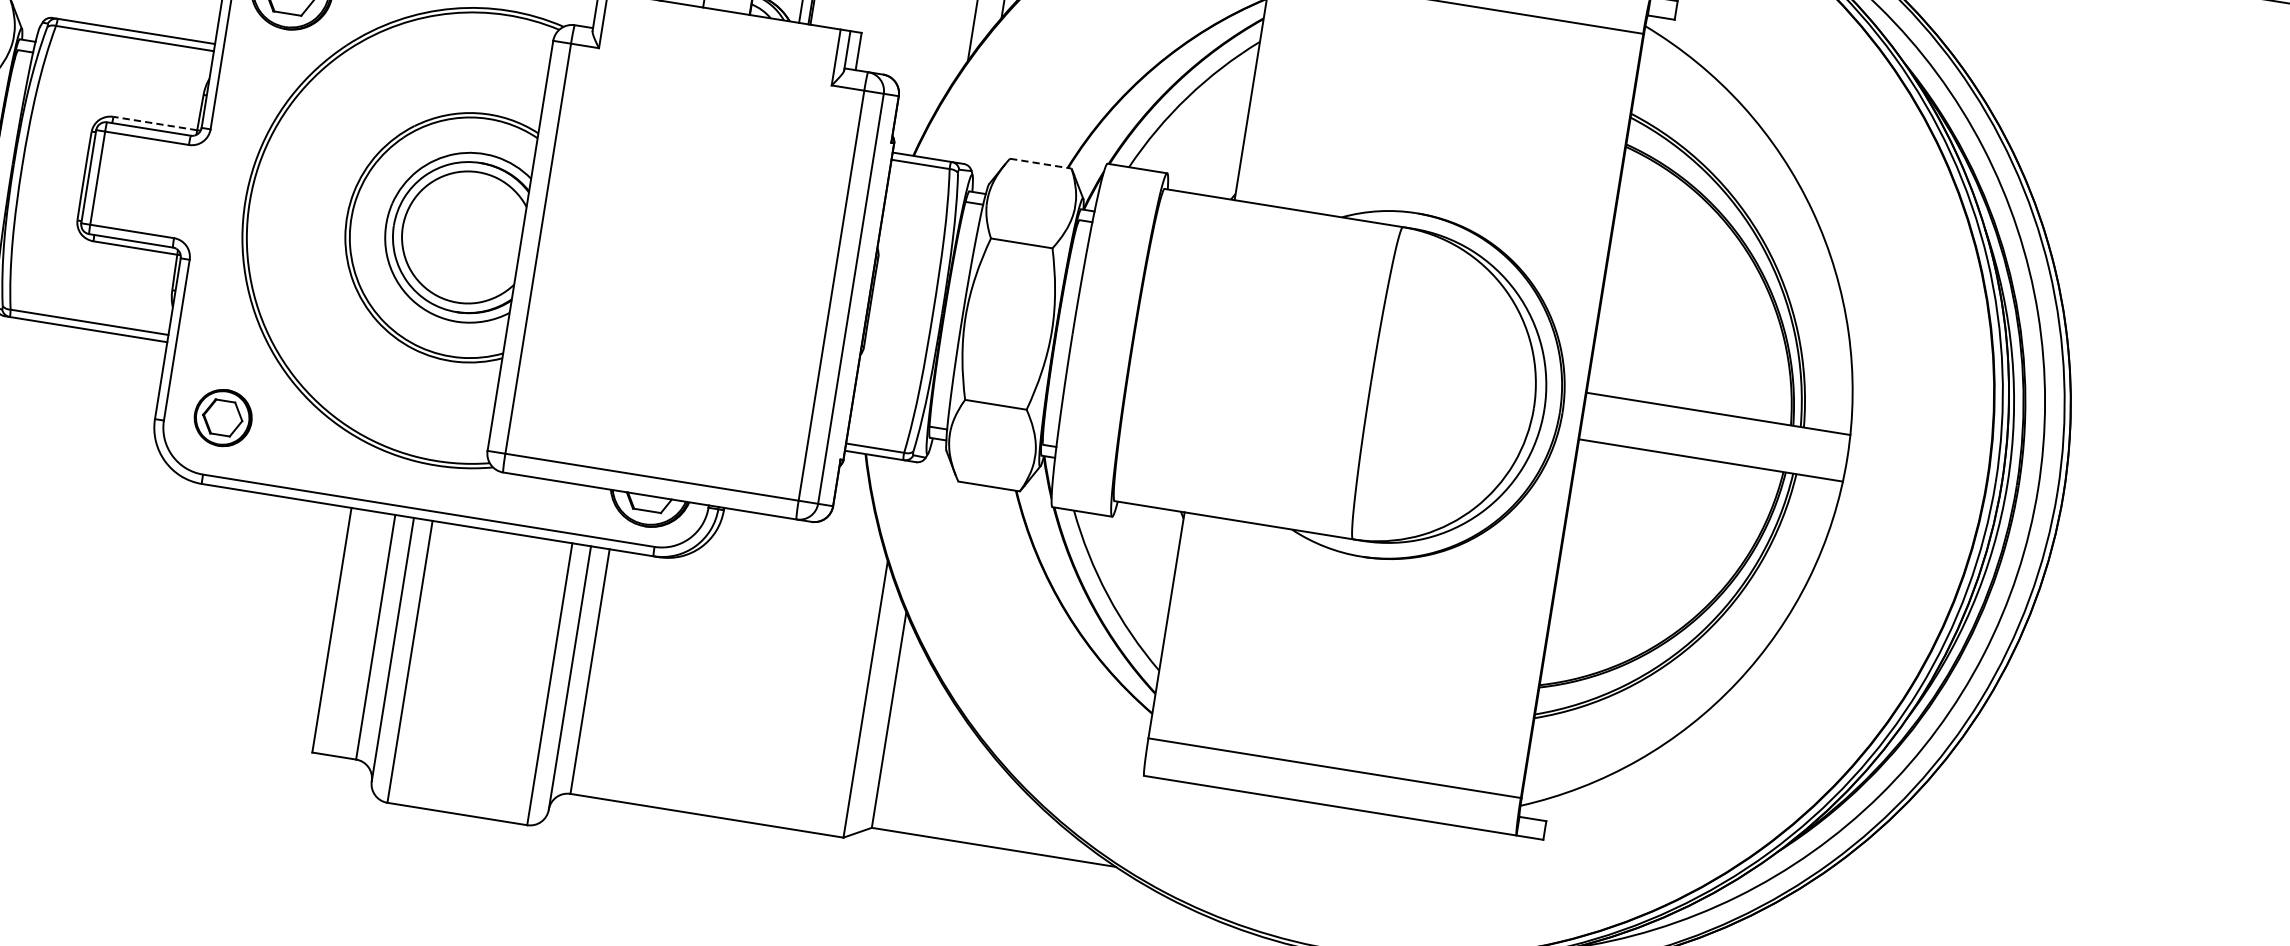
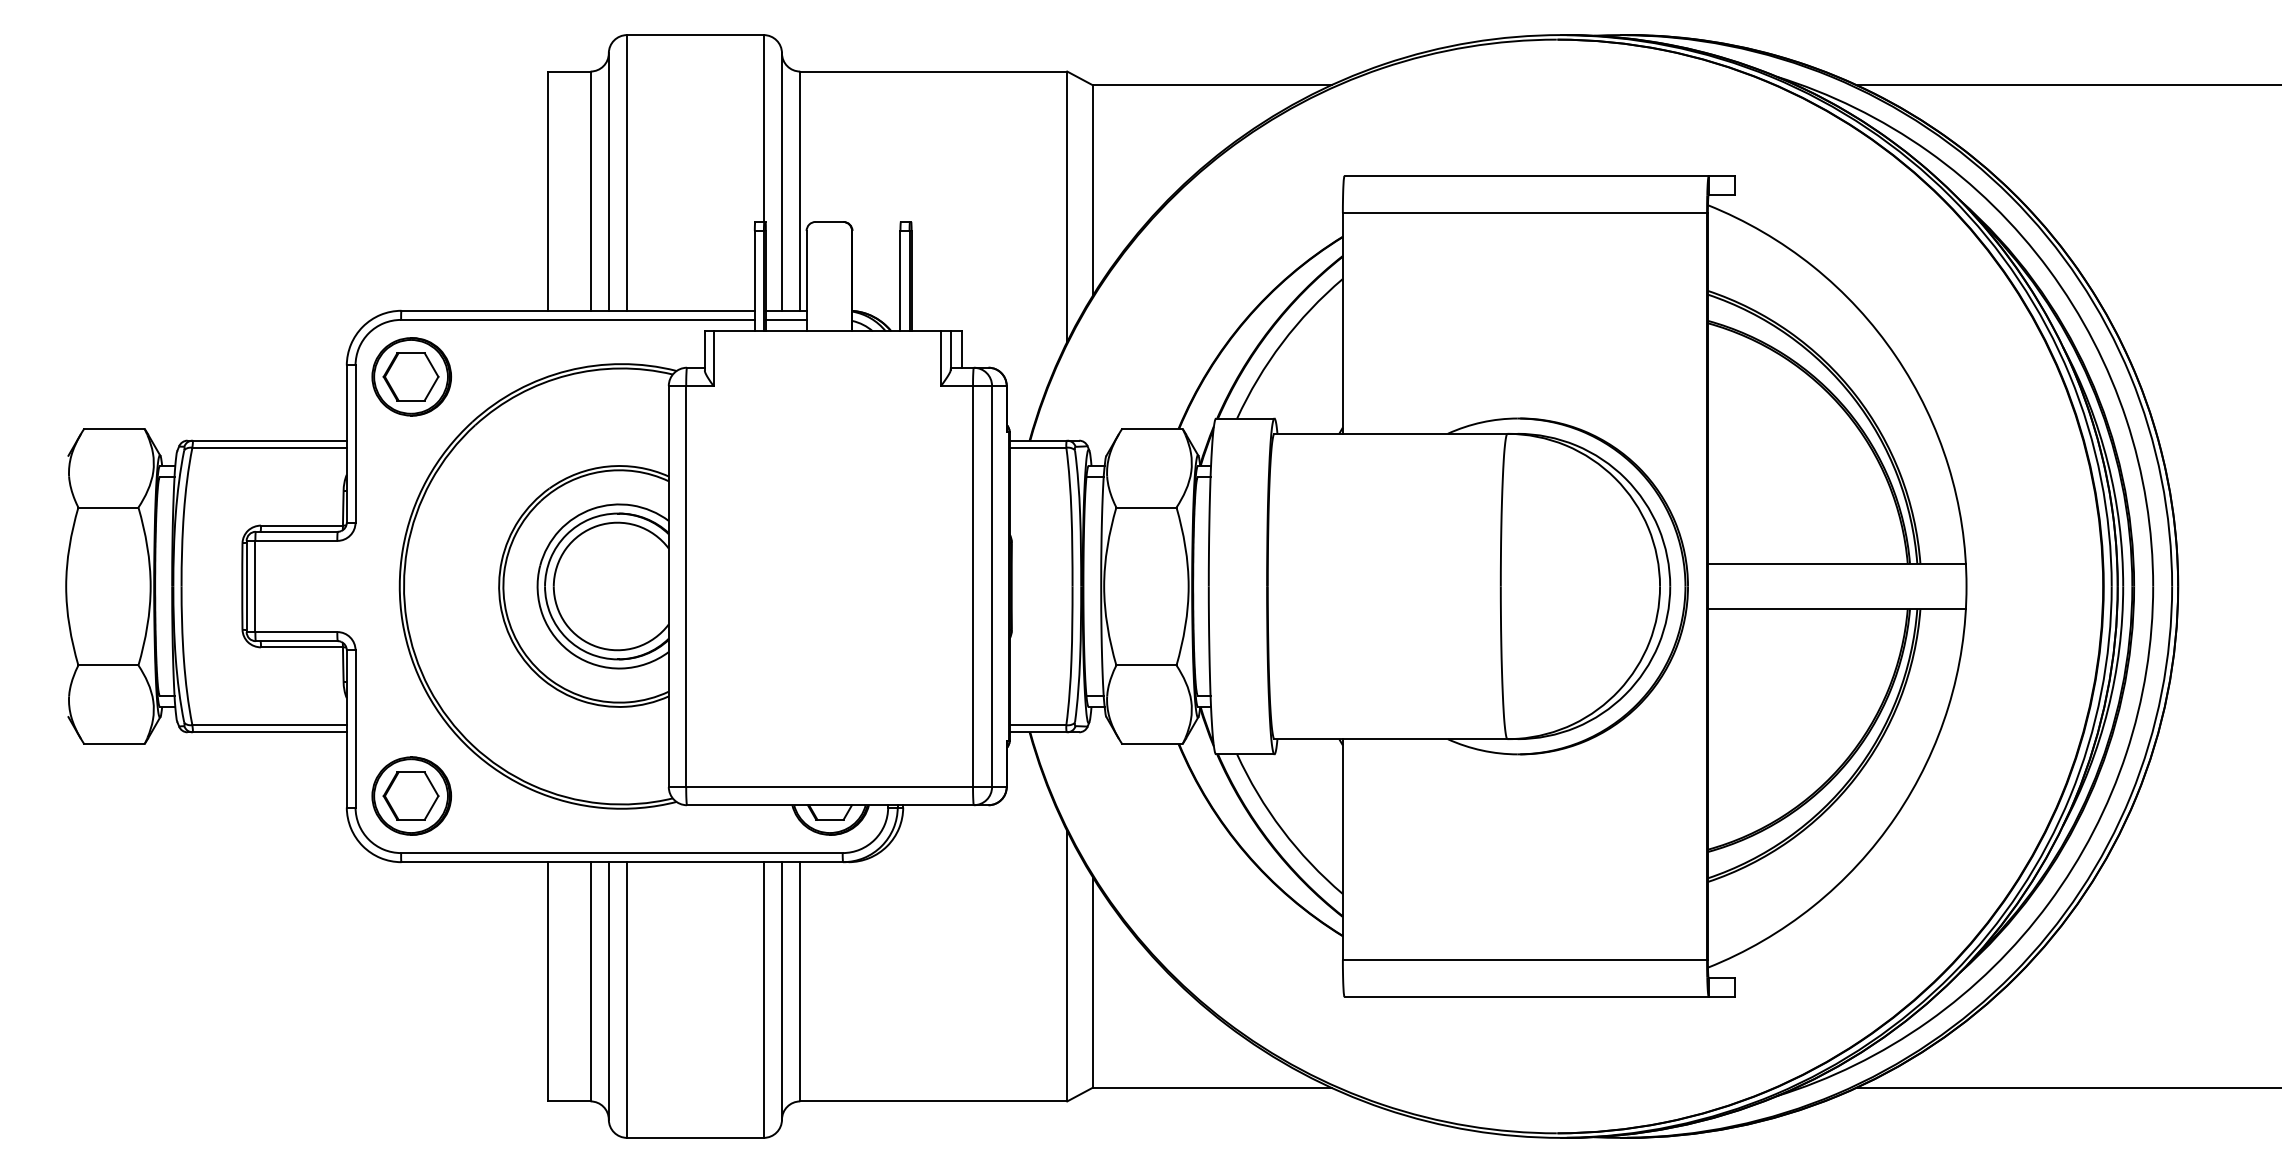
line: (155, 123) -> (302, 525), dashed -> solid
line: (1040, 163) -> (1152, 428), dashed -> solid
part: (223, 417) -> (411, 795), size x1.43

